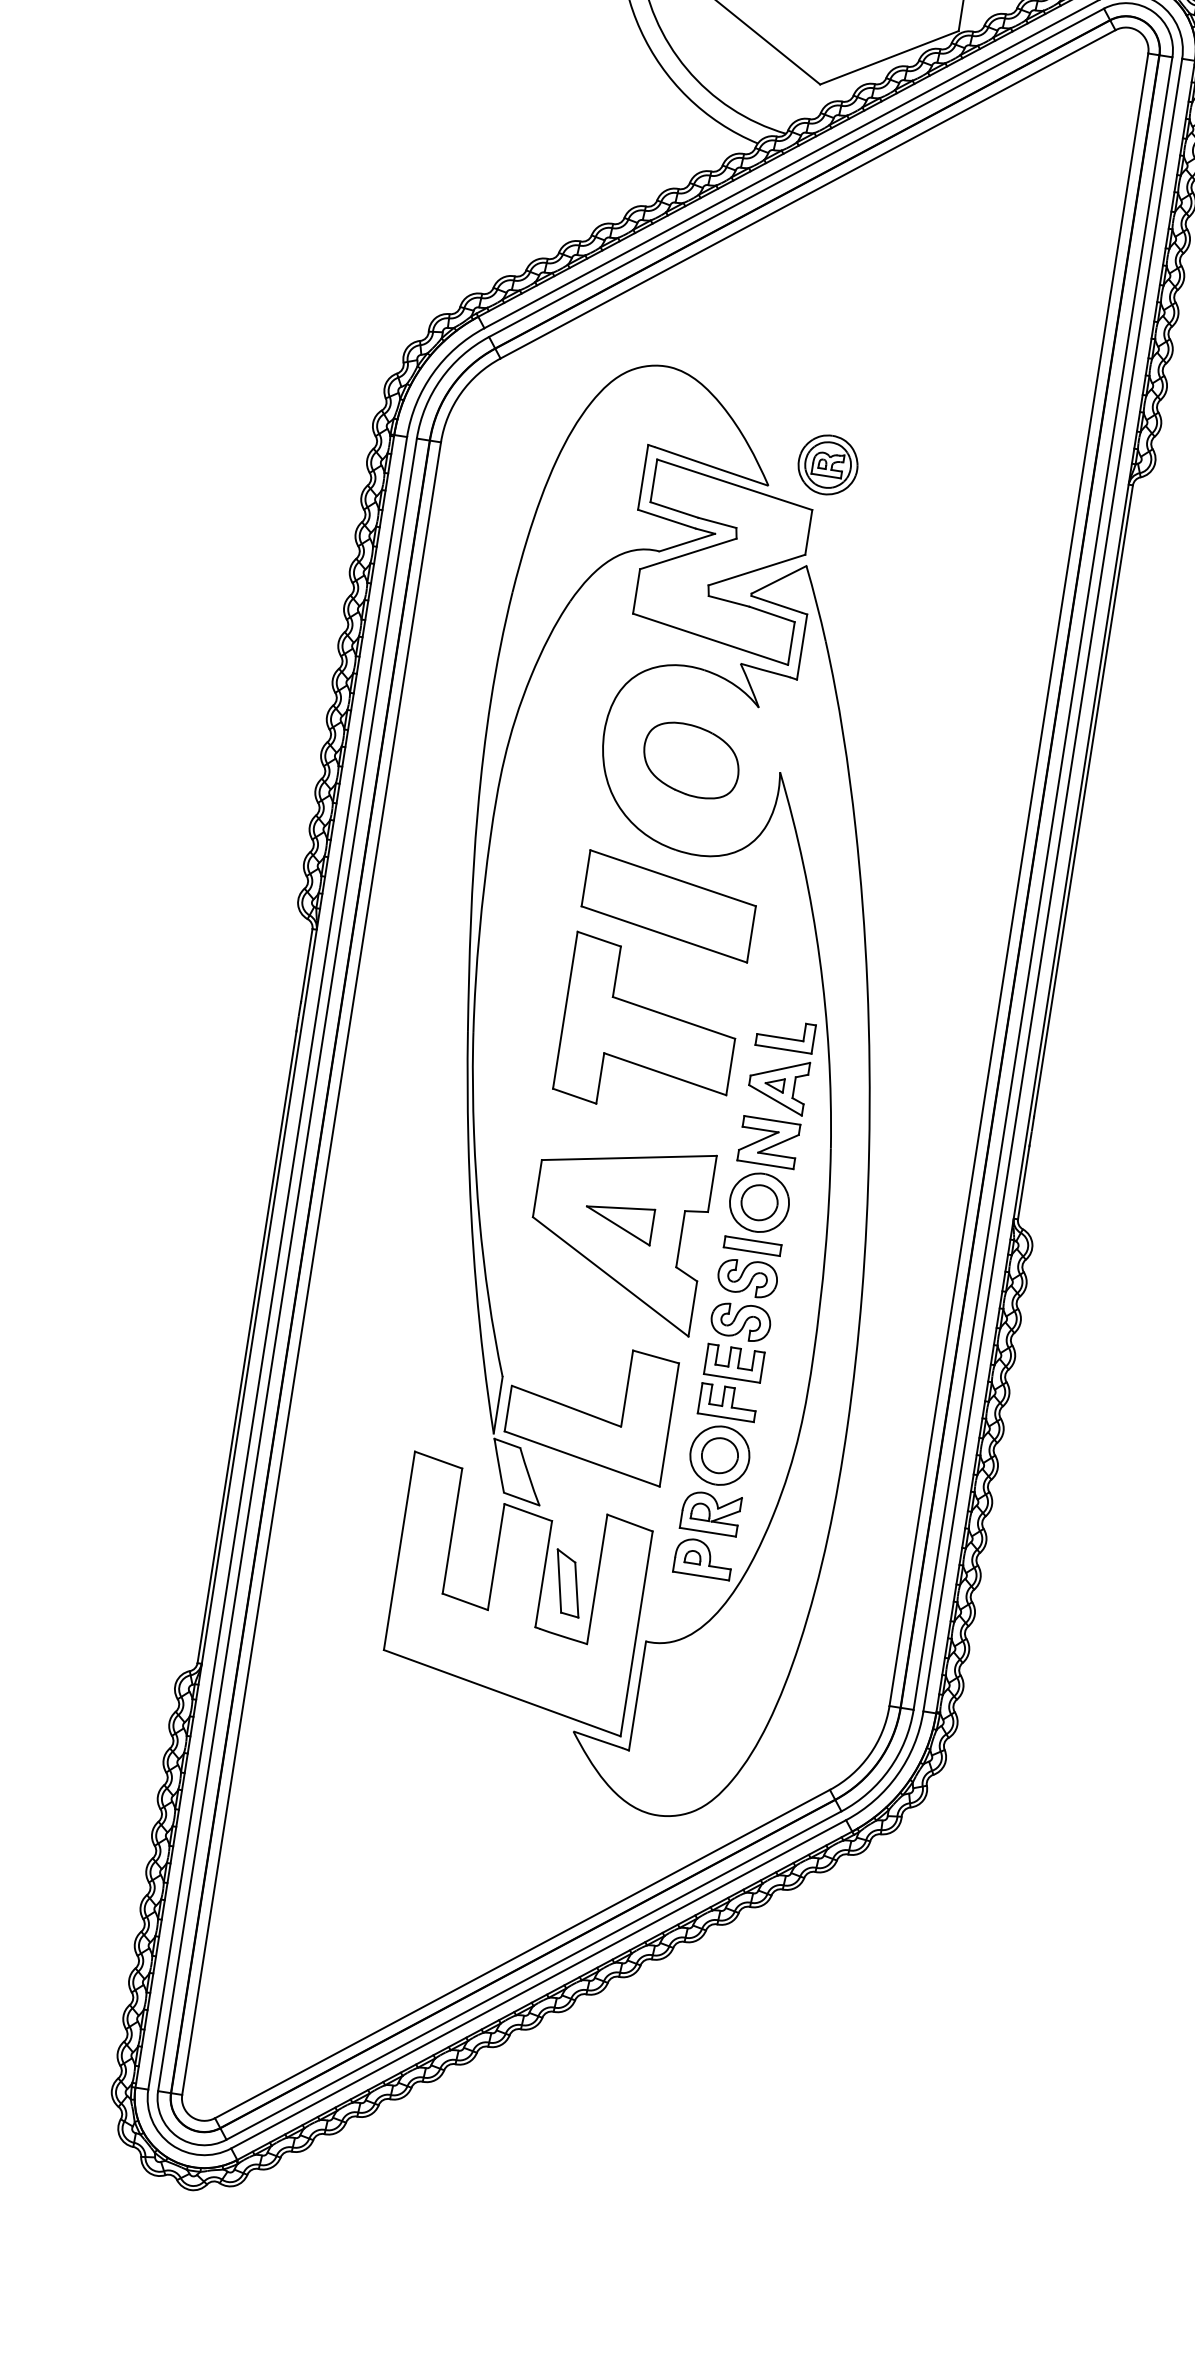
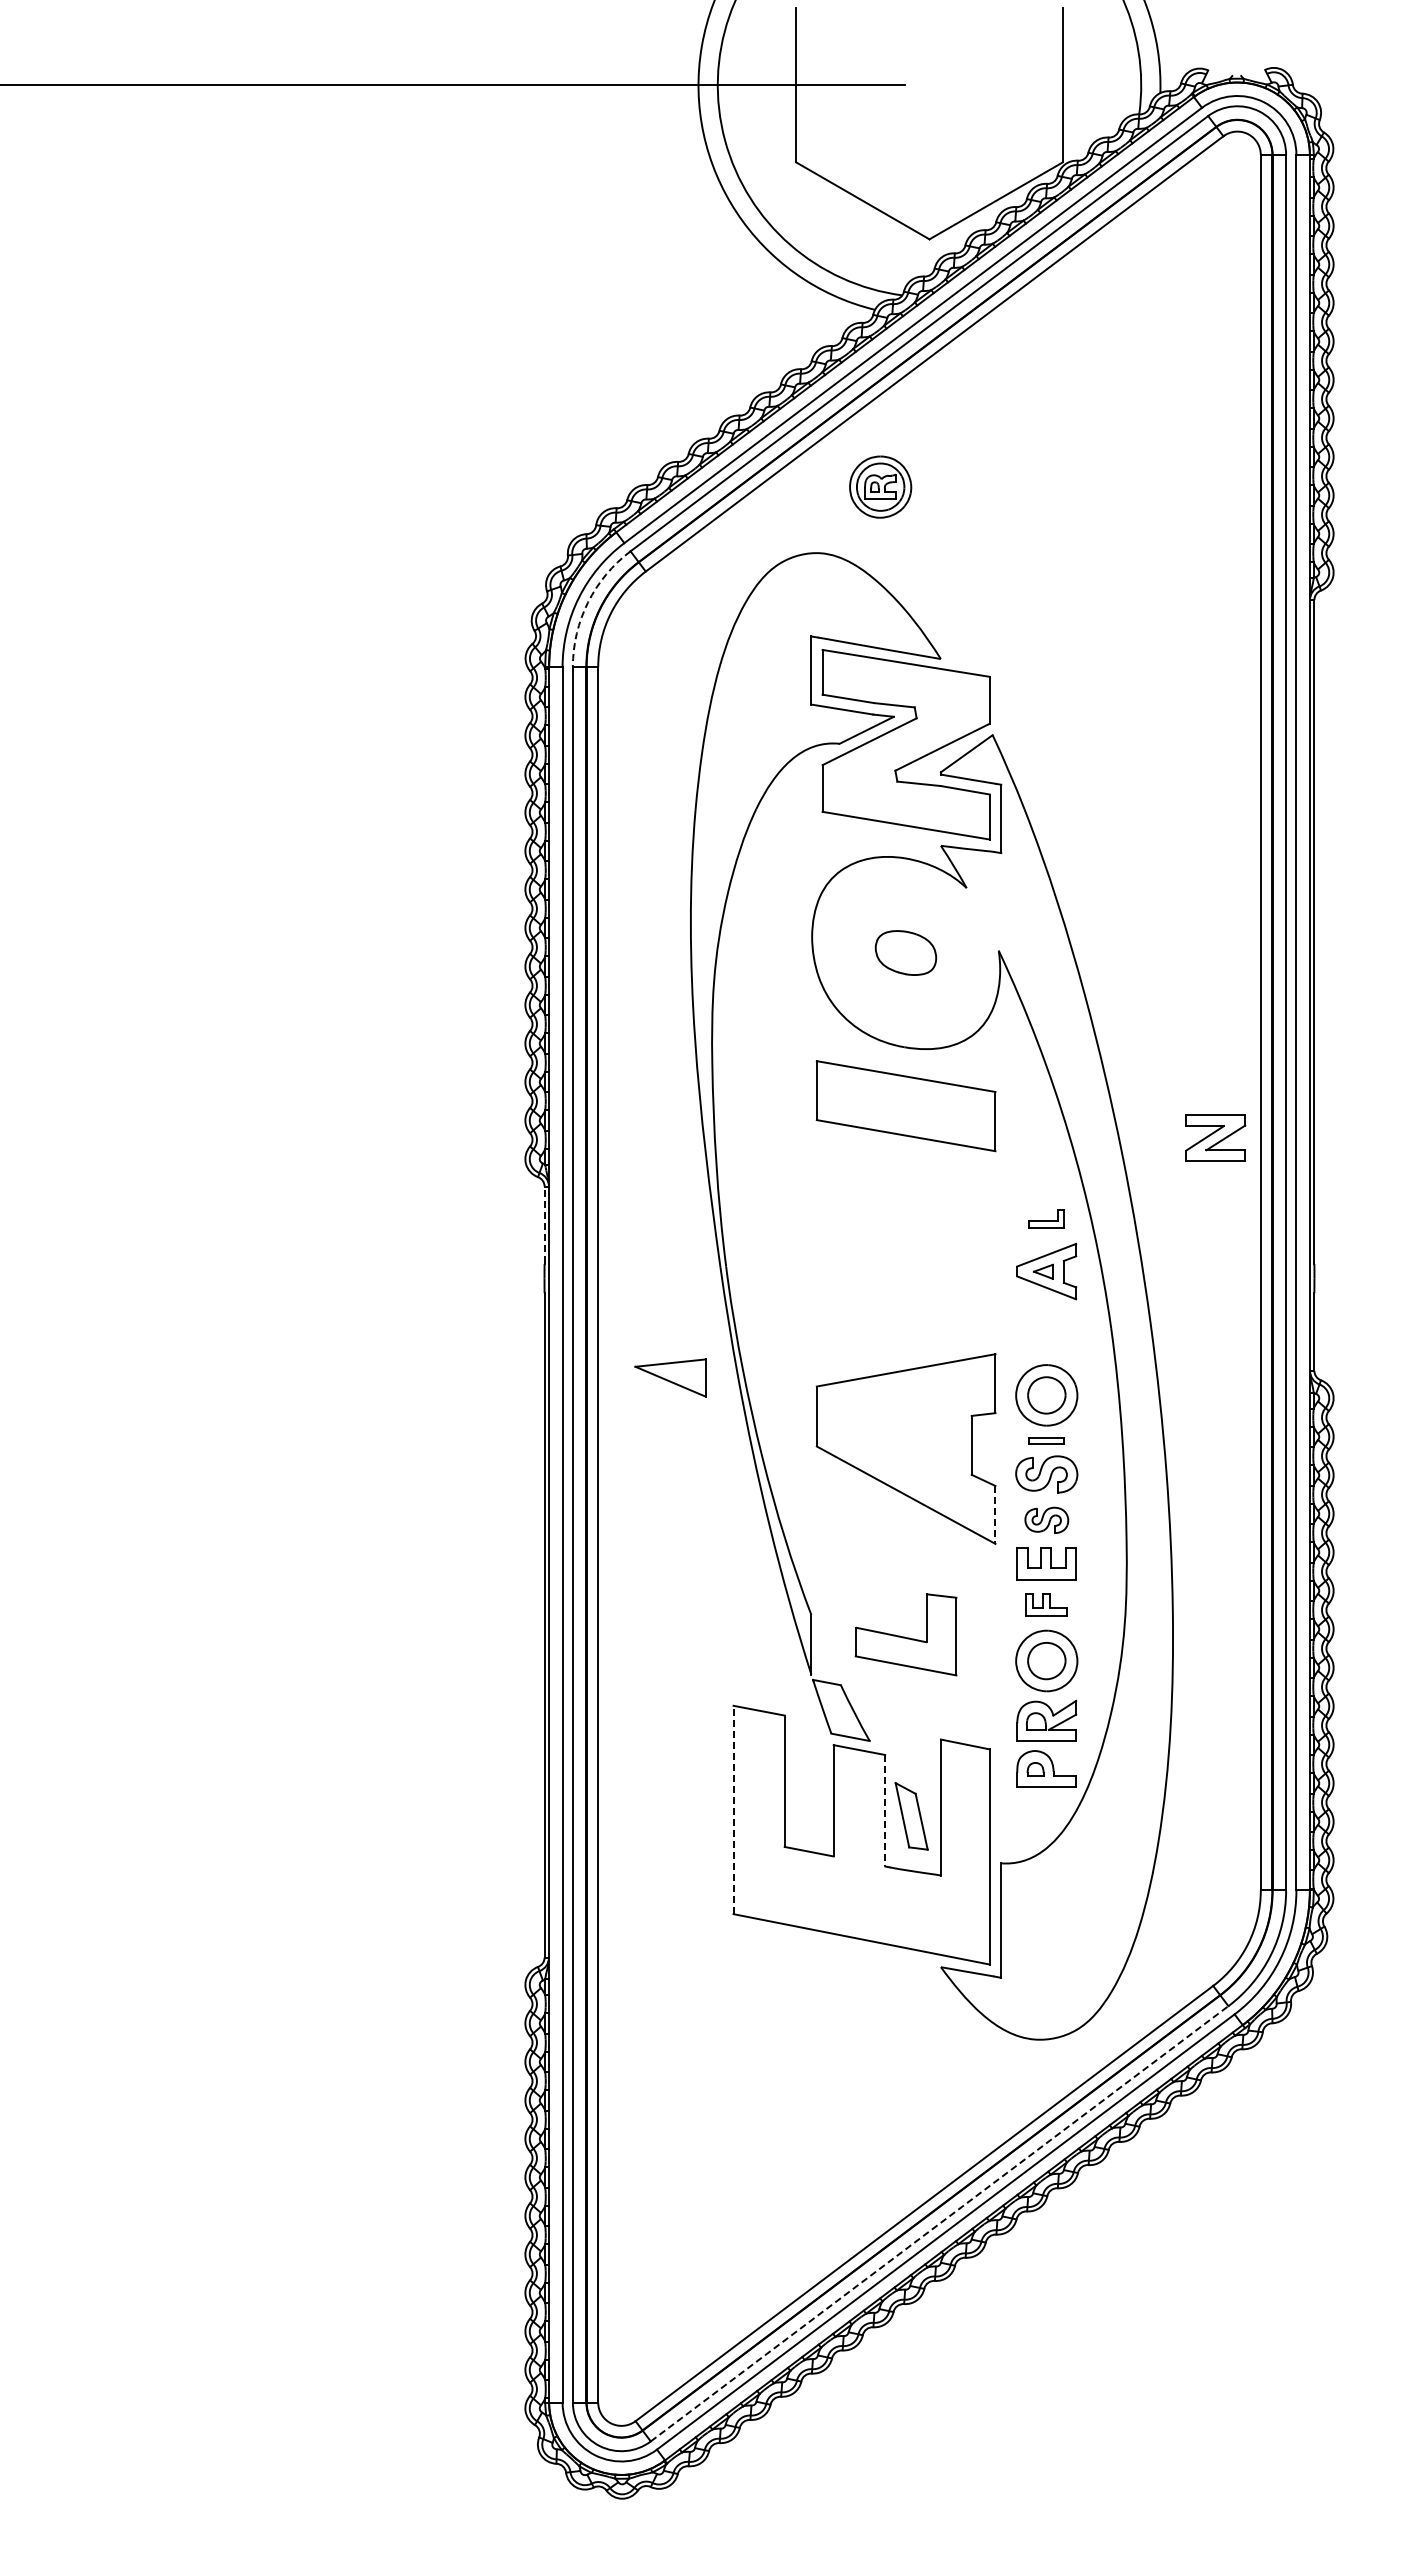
arc: (441, 379) -> (588, 602), solid -> dashed
part: (828, 464) -> (880, 486), moved
part: (691, 759) -> (905, 952), size x0.6
line: (306, 965) -> (544, 1224), solid -> dashed
part: (649, 1026) -> (905, 1232), removed
part: (785, 1034) -> (1046, 1218), size x0.6
part: (768, 1141) -> (1215, 1137), moved
part: (618, 1221) -> (670, 1377), moved
part: (752, 1245) -> (1046, 1440), size x0.6
line: (692, 1308) -> (995, 1514), solid -> dashed
part: (740, 1321) -> (1046, 1520), size x0.7
part: (728, 1401) -> (1046, 1604), size x0.7
part: (589, 1409) -> (905, 1634), size x0.6
line: (399, 1550) -> (733, 1809), solid -> dashed
line: (544, 1573) -> (885, 1810), solid -> dashed
line: (533, 1975) -> (939, 2223), solid -> dashed

